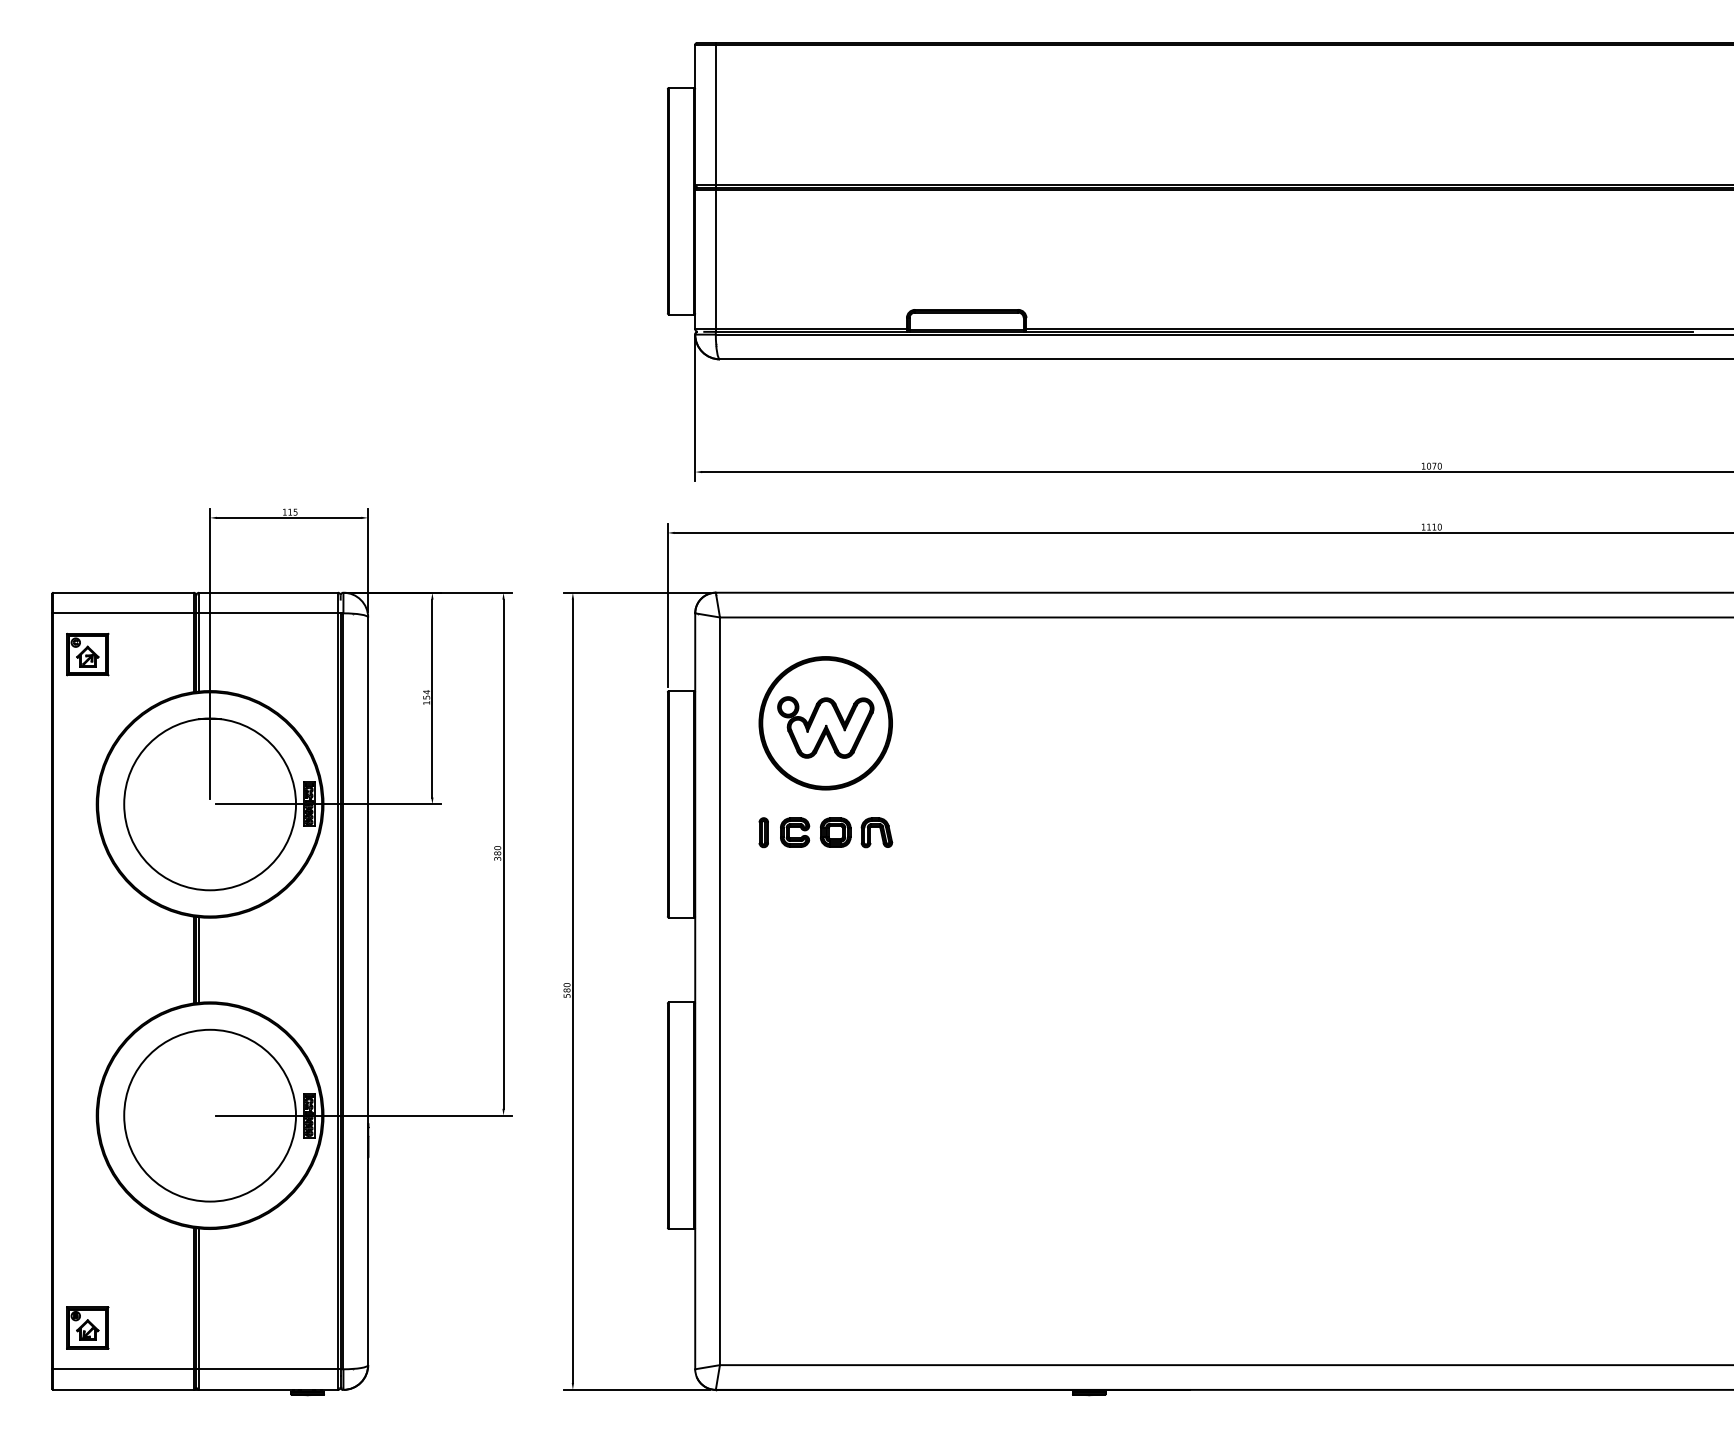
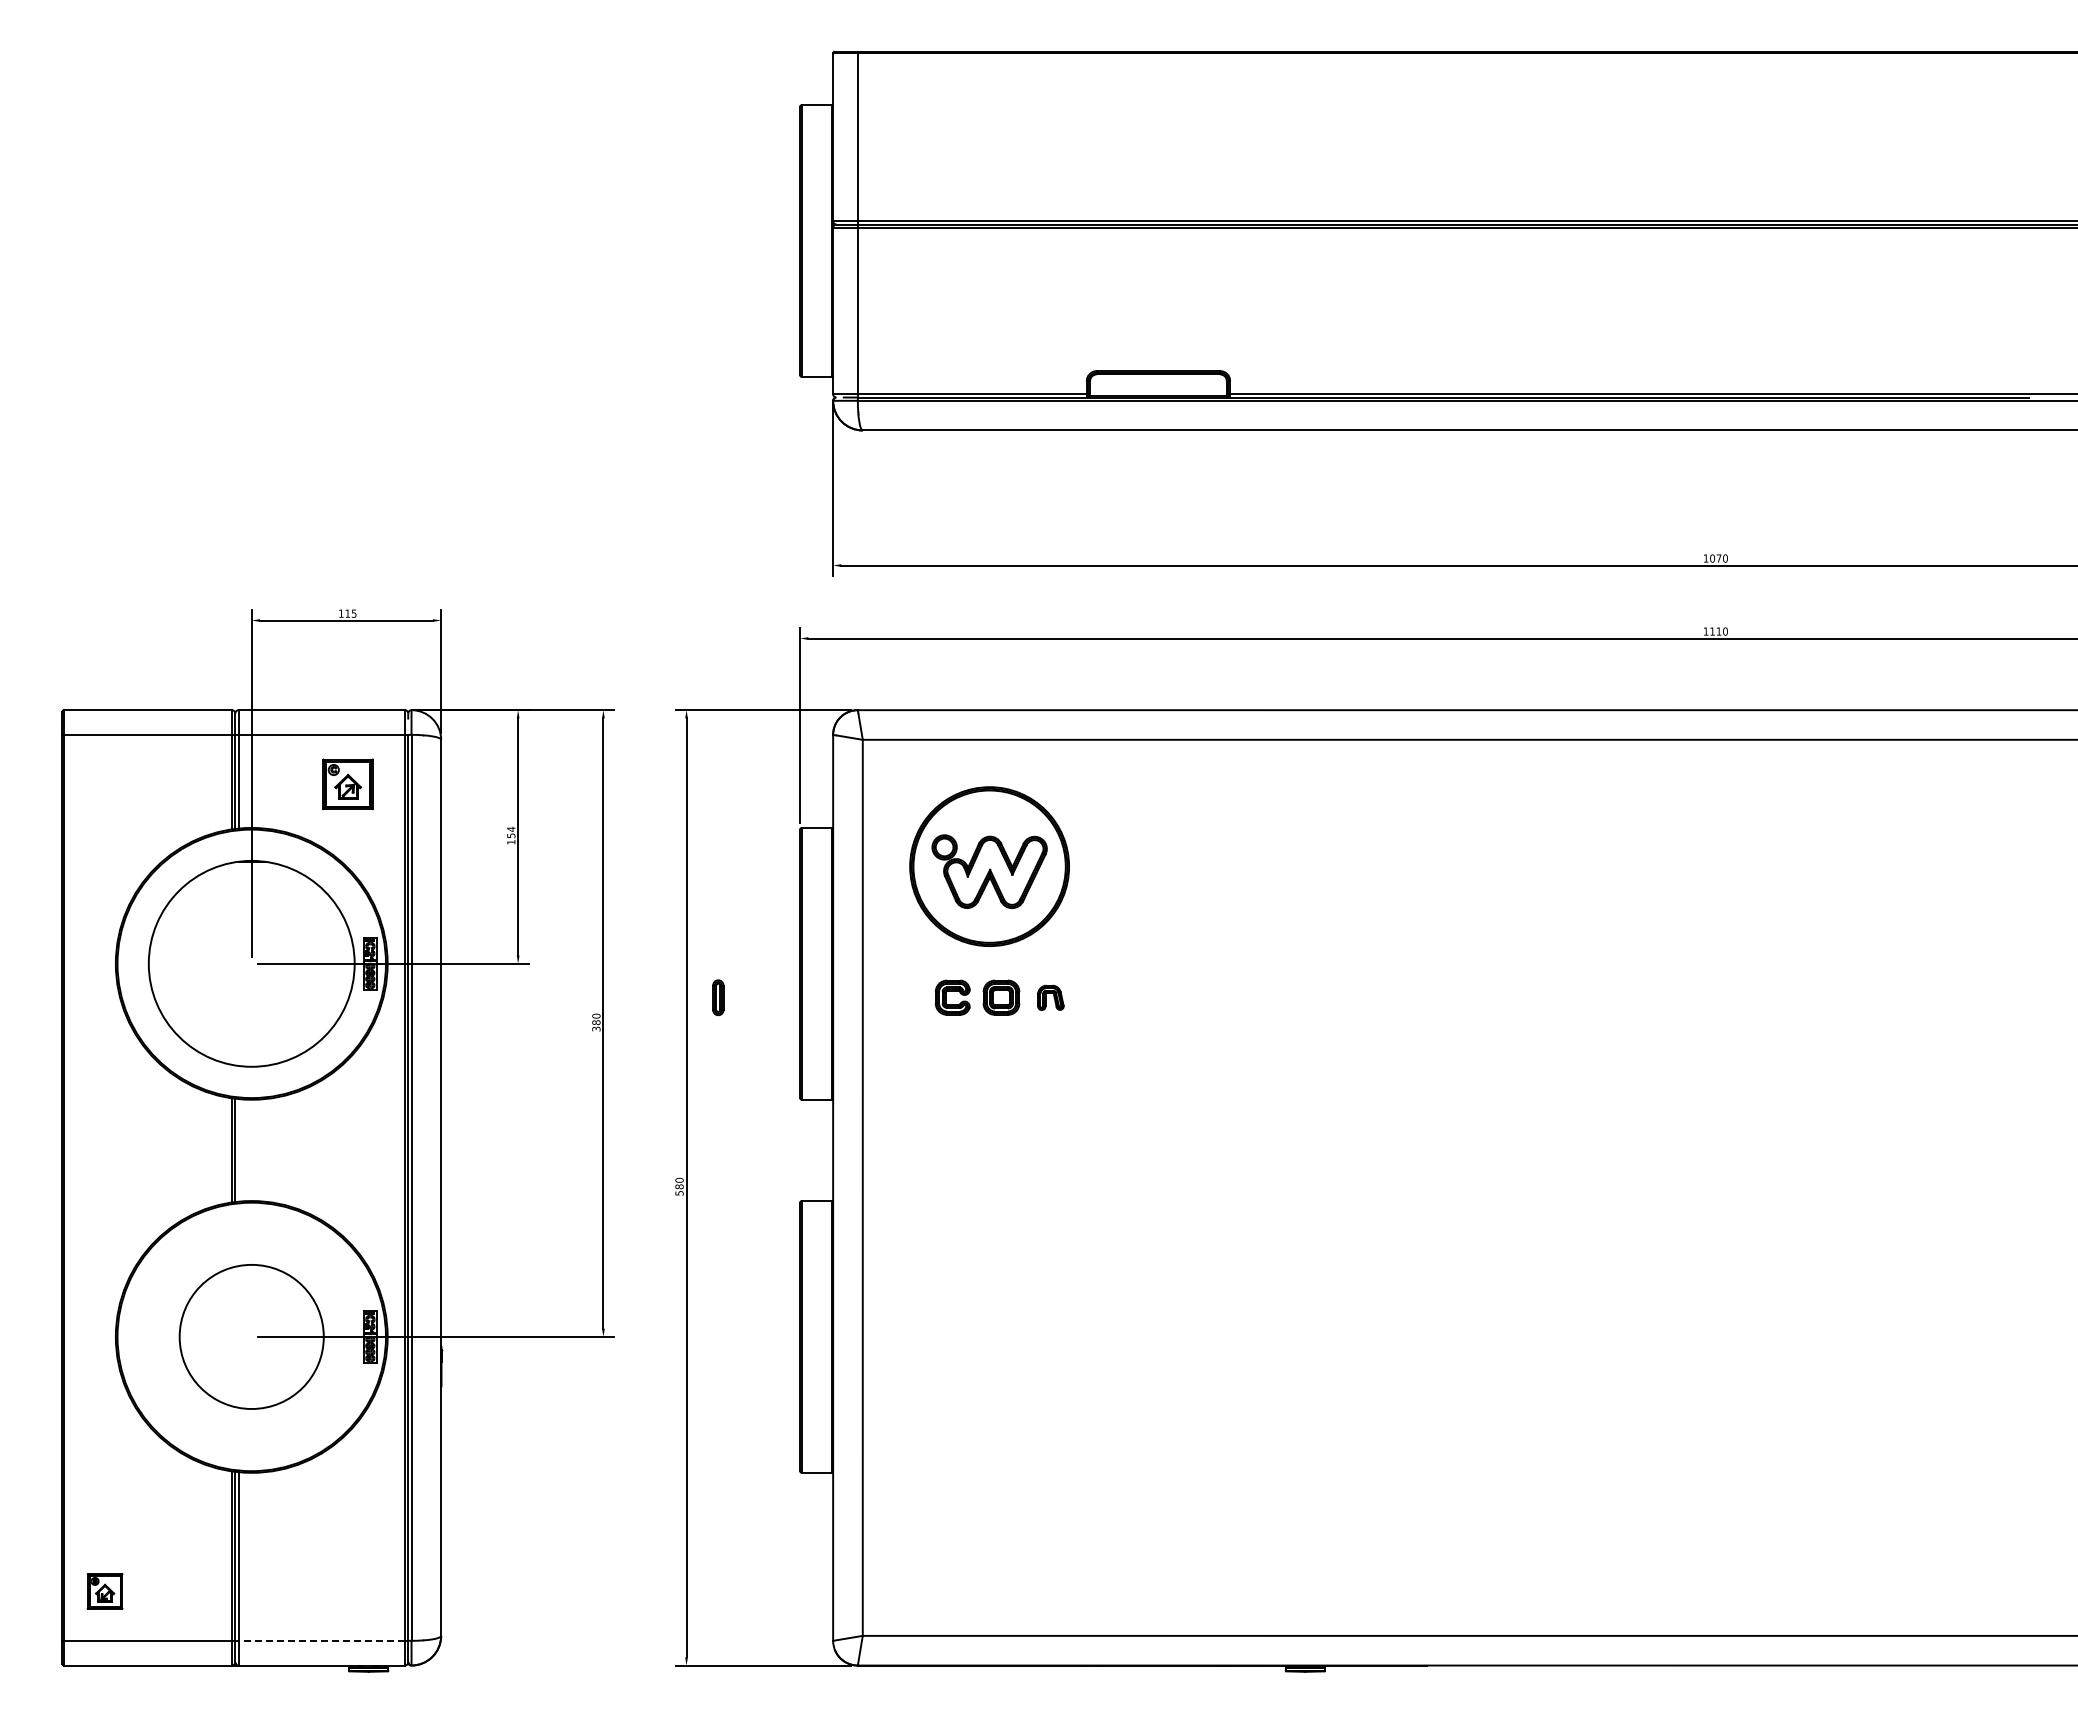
part: (87, 654) -> (347, 784), moved
part: (763, 832) -> (718, 997), moved
part: (876, 832) -> (1050, 997), size x0.7
line: (199, 960) -> (238, 1150), removed
circle: (209, 1115) -> (251, 1336), size x0.7
part: (87, 1328) -> (104, 1591), size x0.7
line: (268, 1368) -> (321, 1640), solid -> dashed

